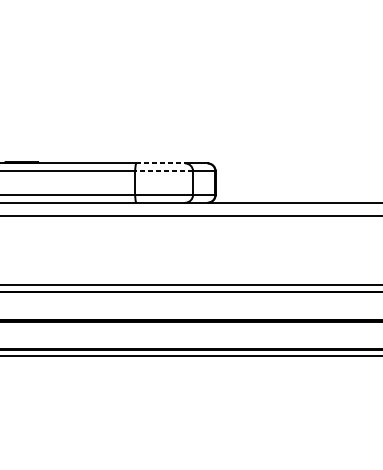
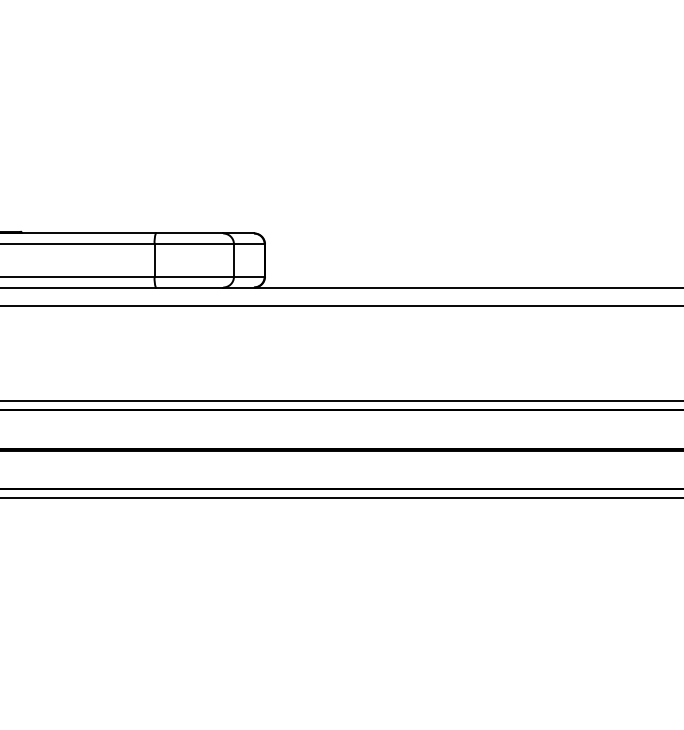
line: (160, 163) -> (189, 233), dashed -> solid
line: (164, 171) -> (194, 244), dashed -> solid

